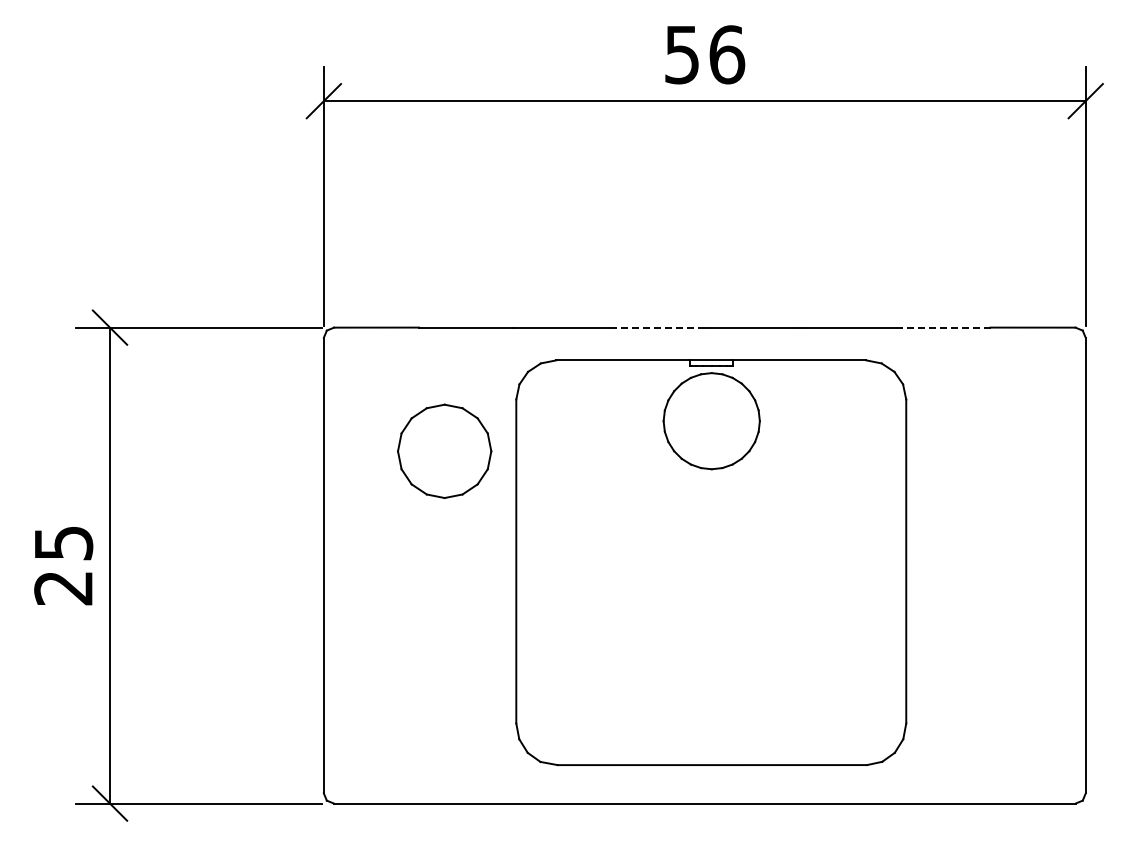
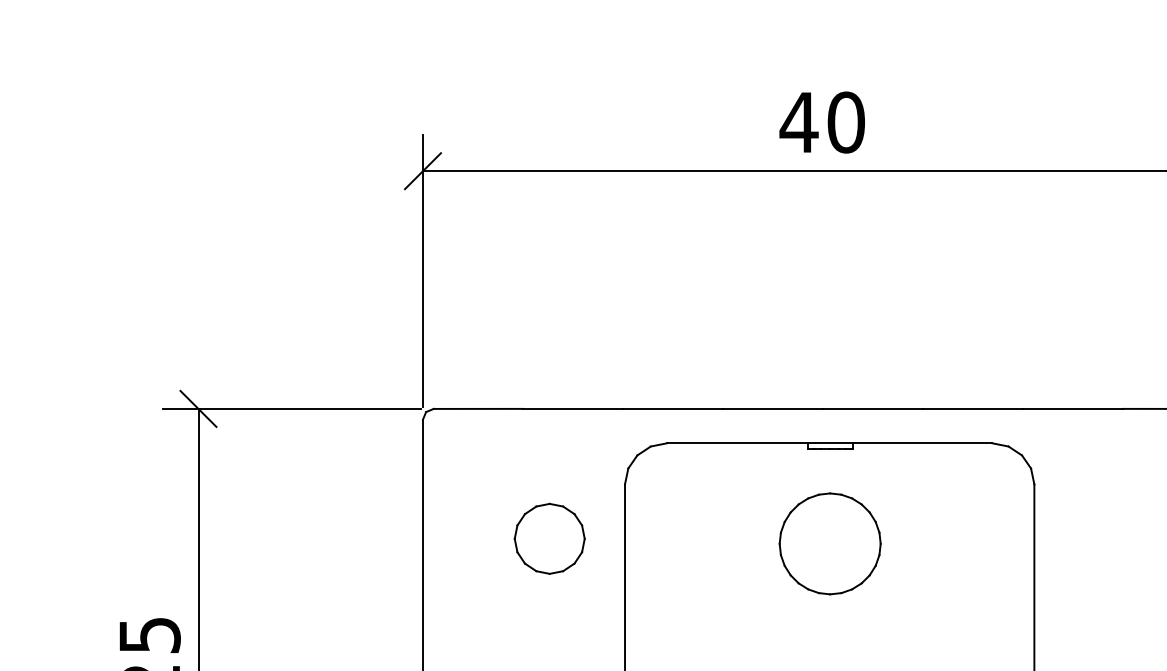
text: (704, 54) -> (822, 122), 56 -> 40
line: (657, 327) -> (773, 408), dashed -> solid
line: (942, 327) -> (1072, 408), dashed -> solid
part: (711, 421) -> (829, 544), moved
part: (444, 451) -> (549, 538), size x0.71

